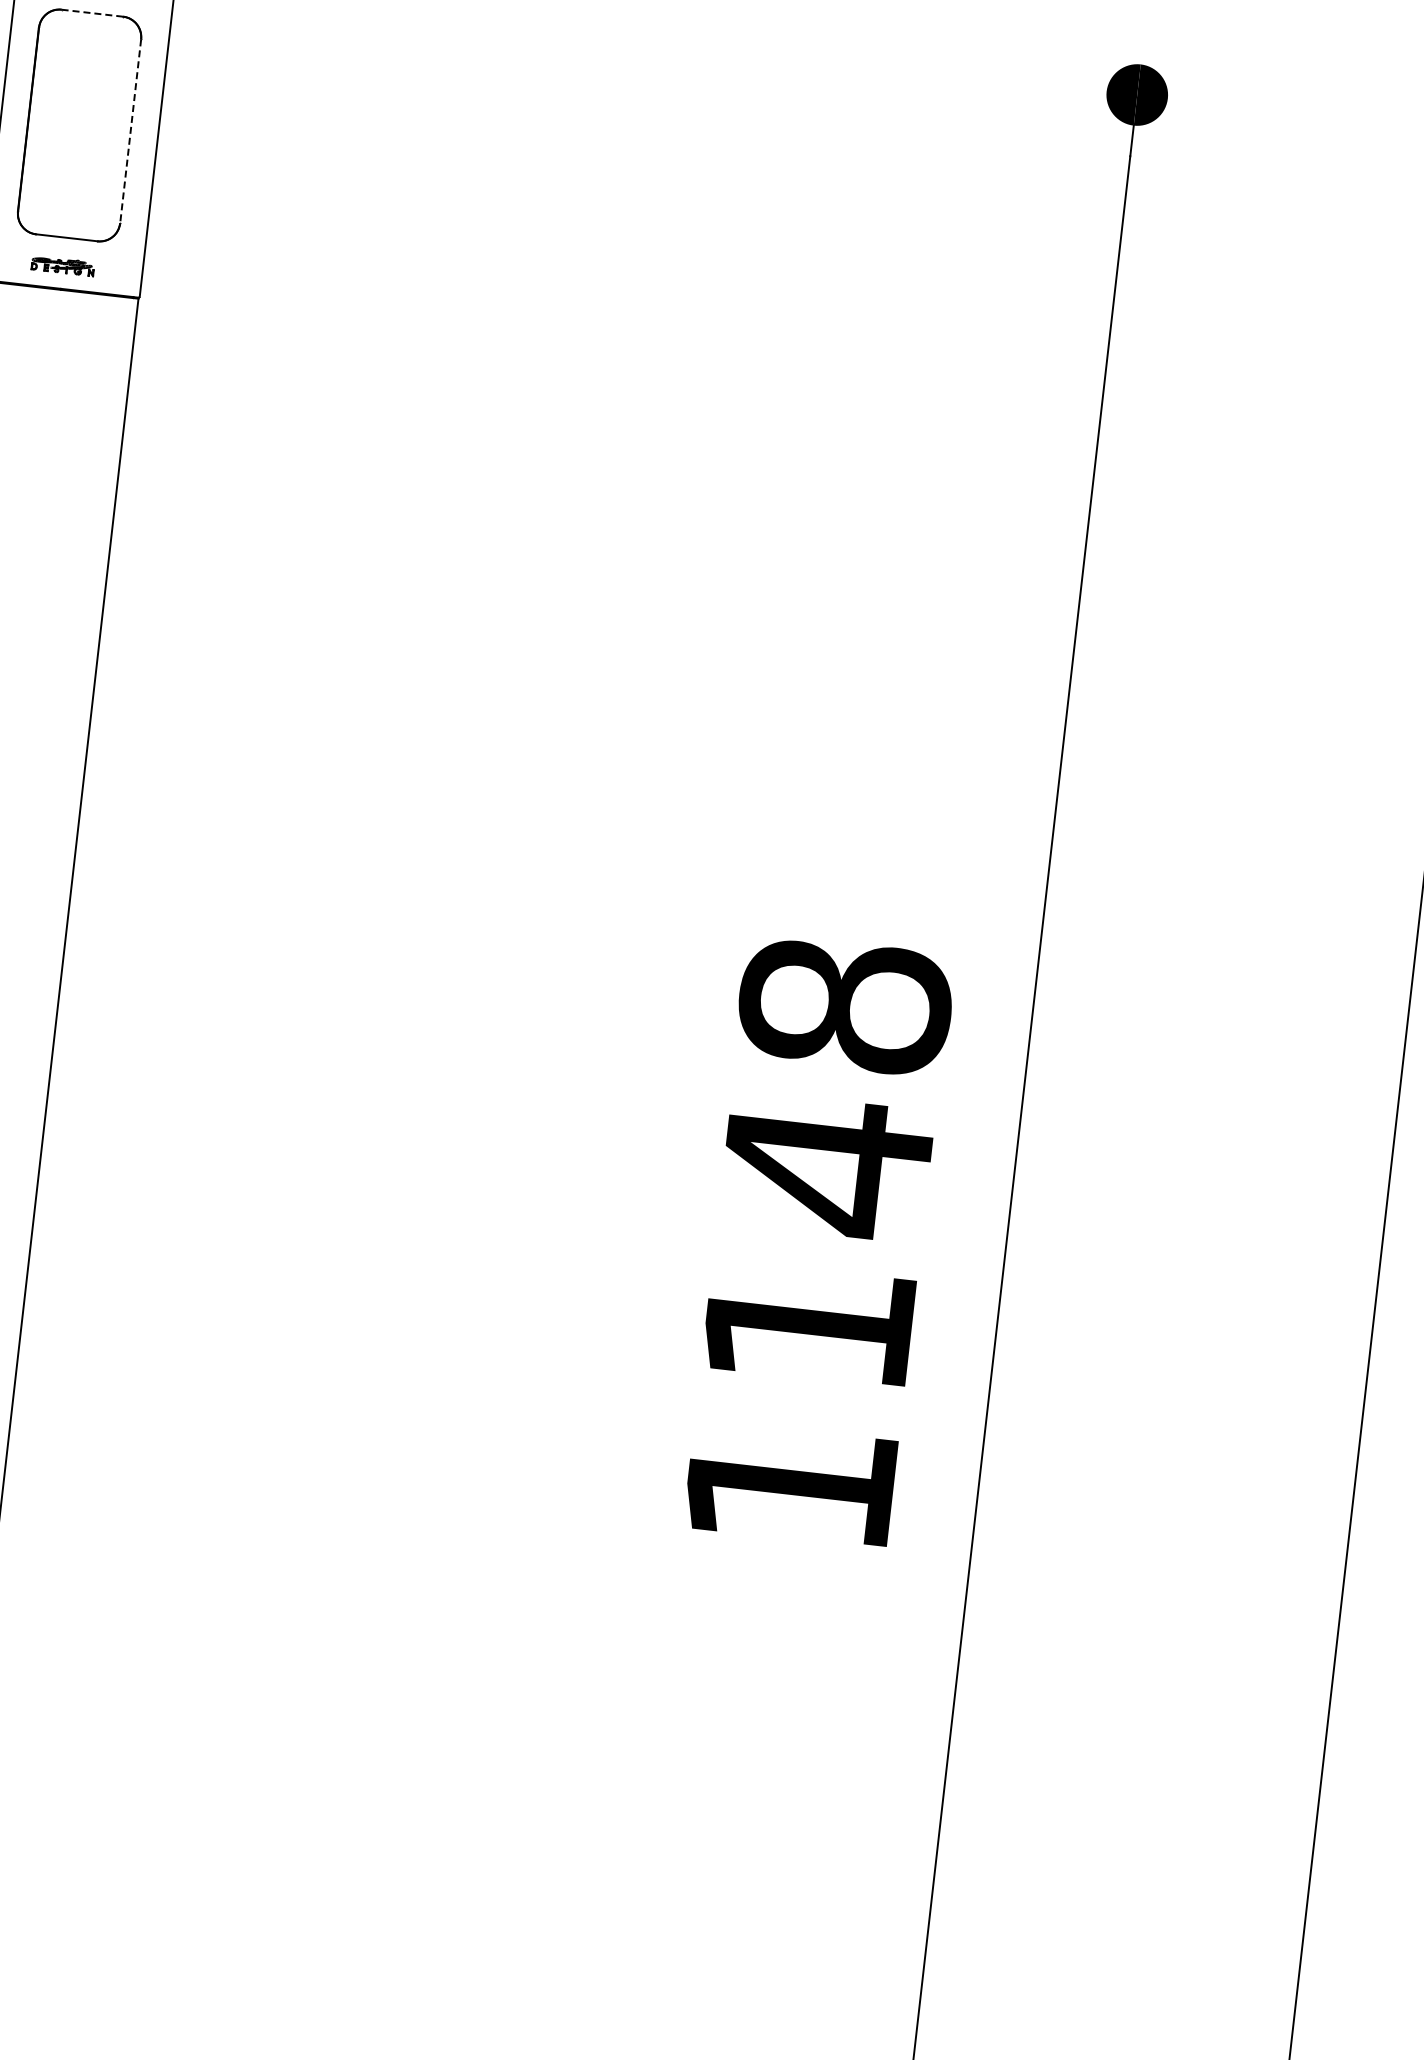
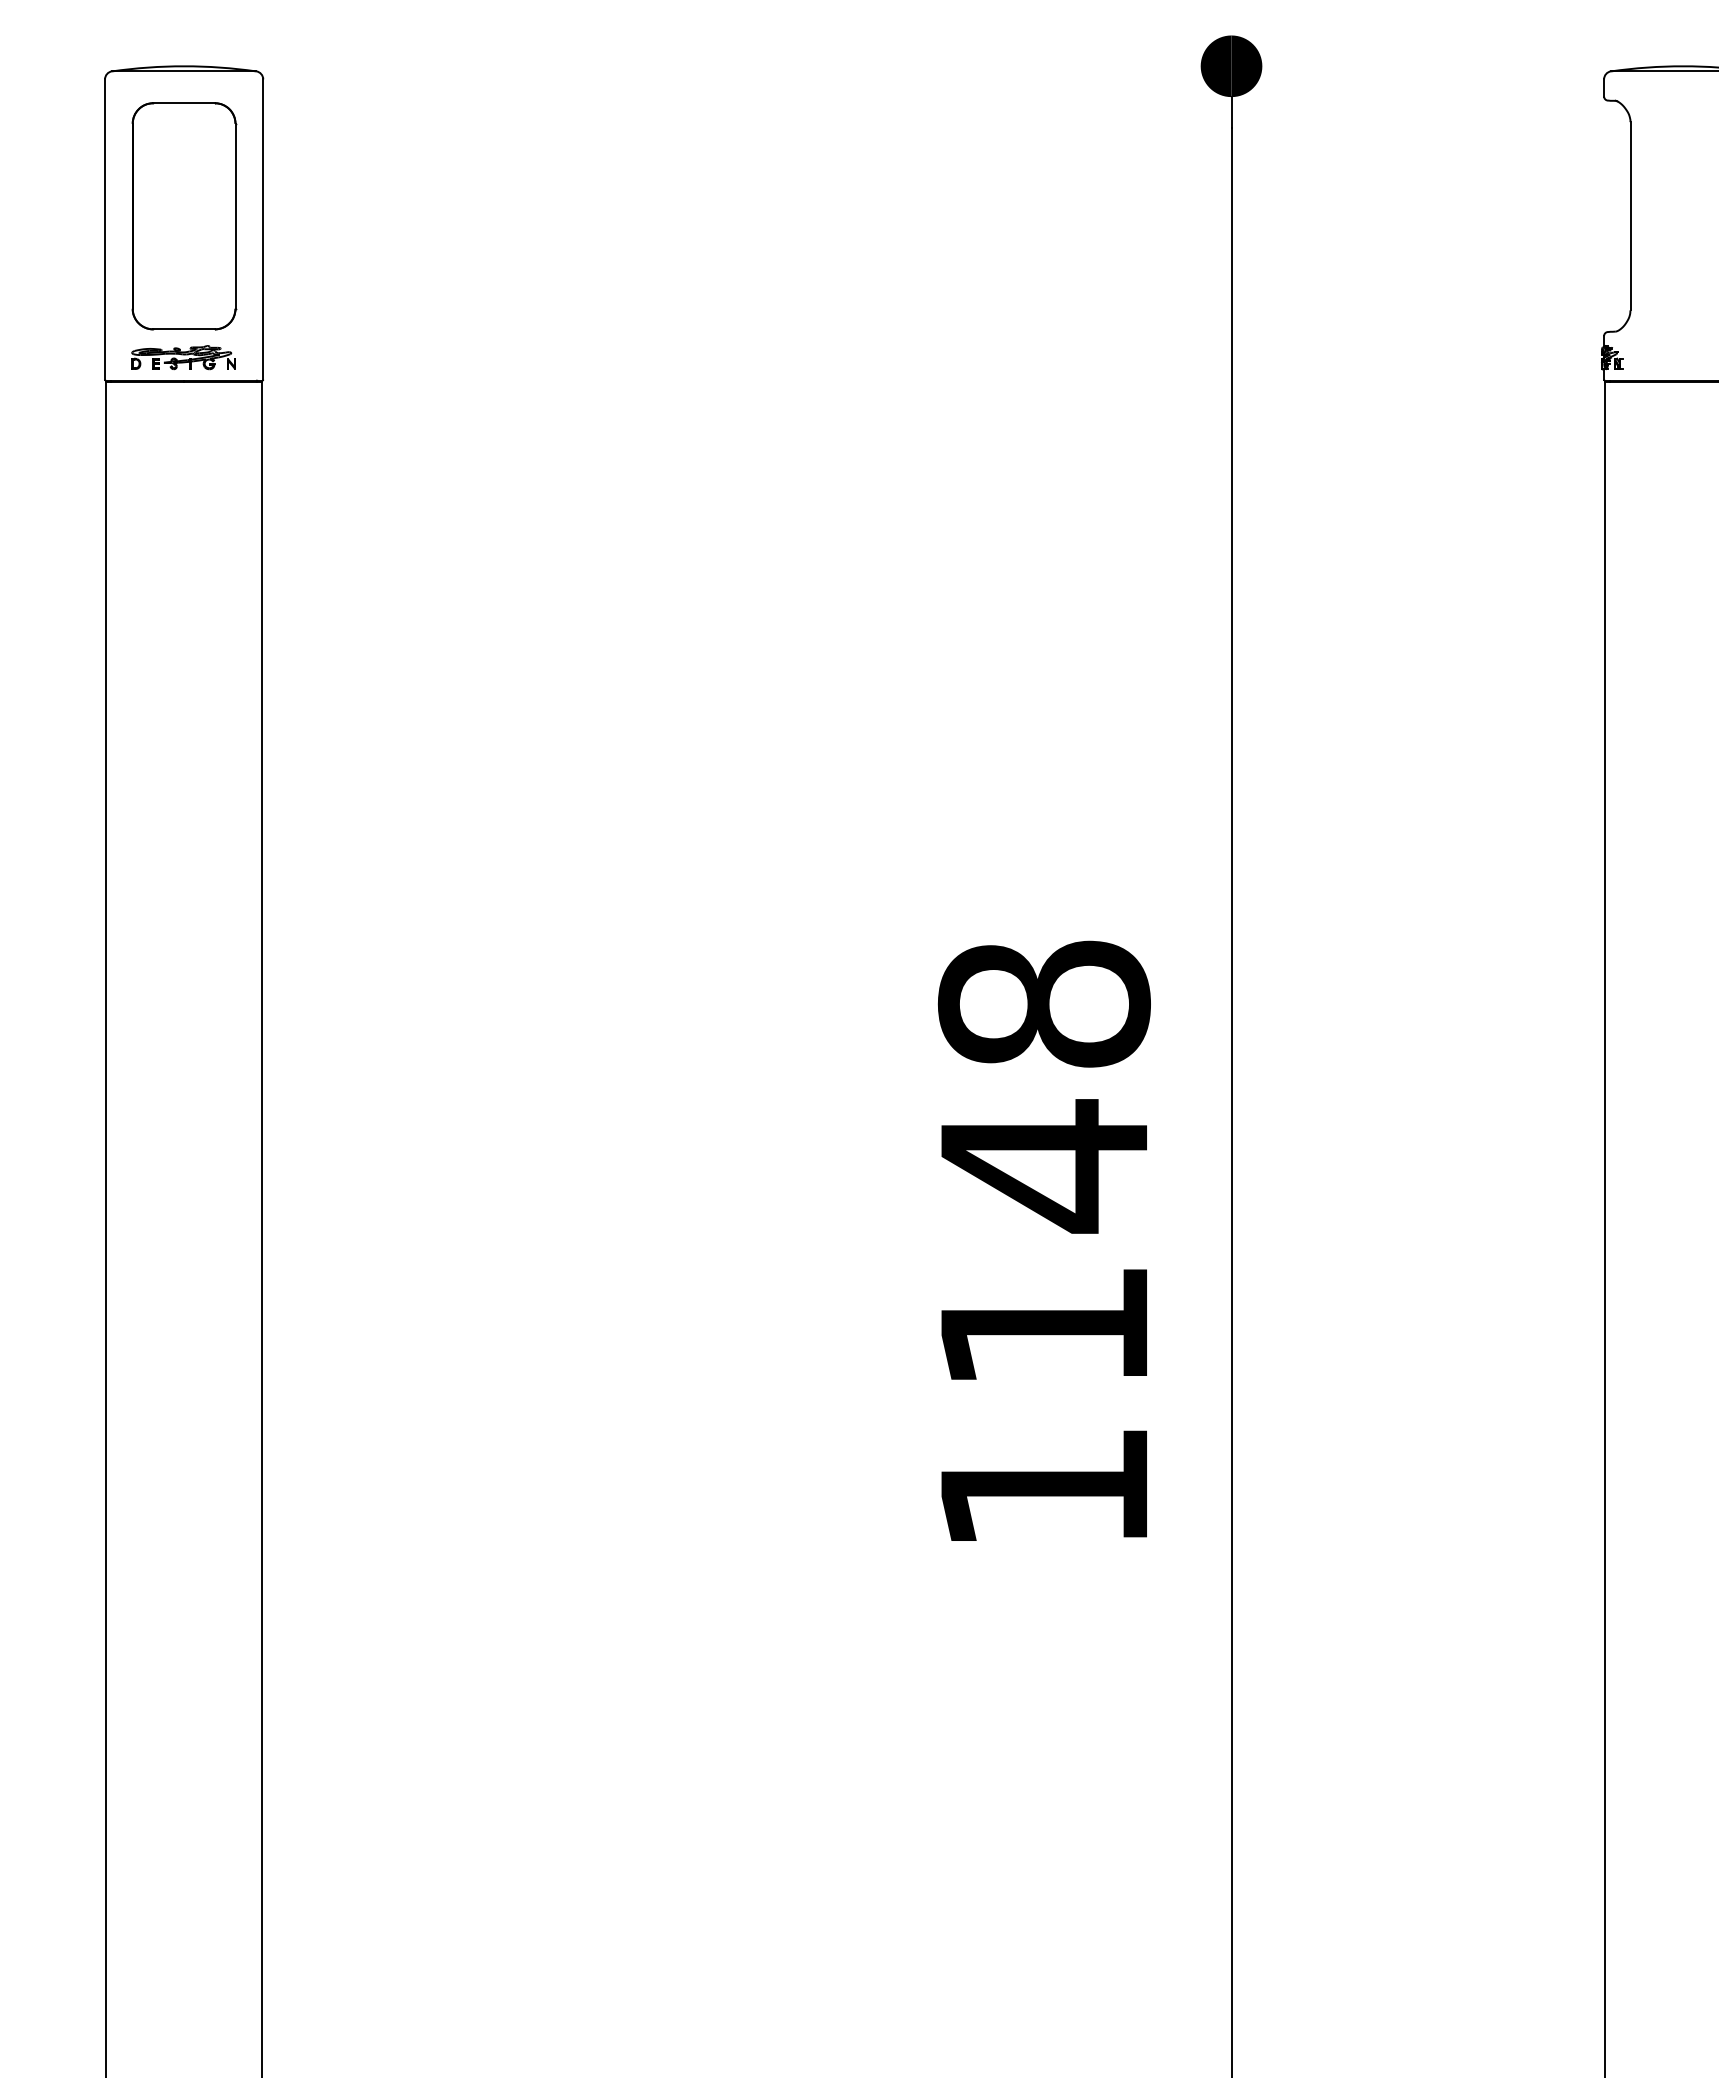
line: (92, 13) -> (184, 103), dashed -> solid
line: (130, 131) -> (235, 216), dashed -> solid
part: (63, 265) -> (183, 357), size x1.67

